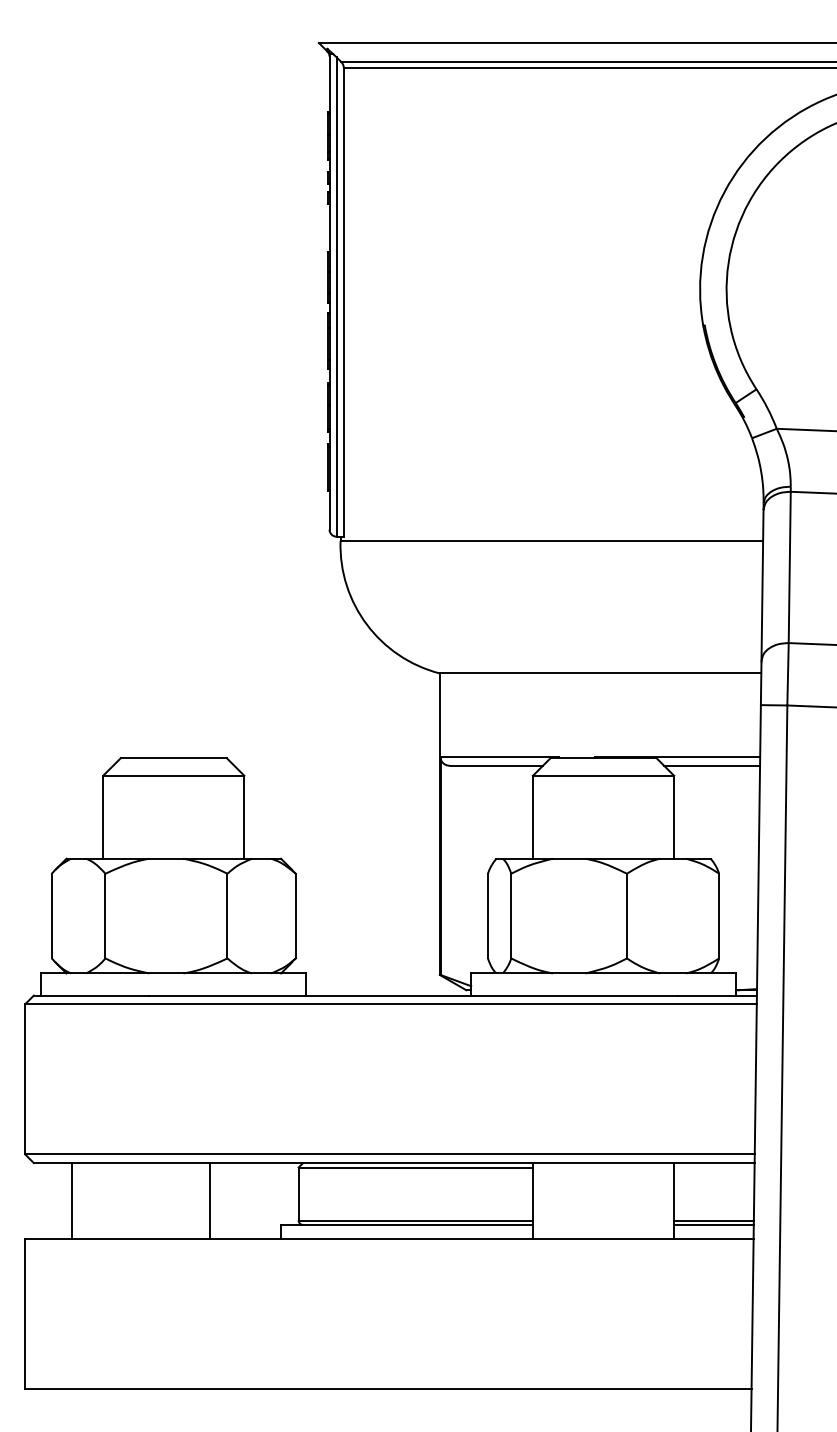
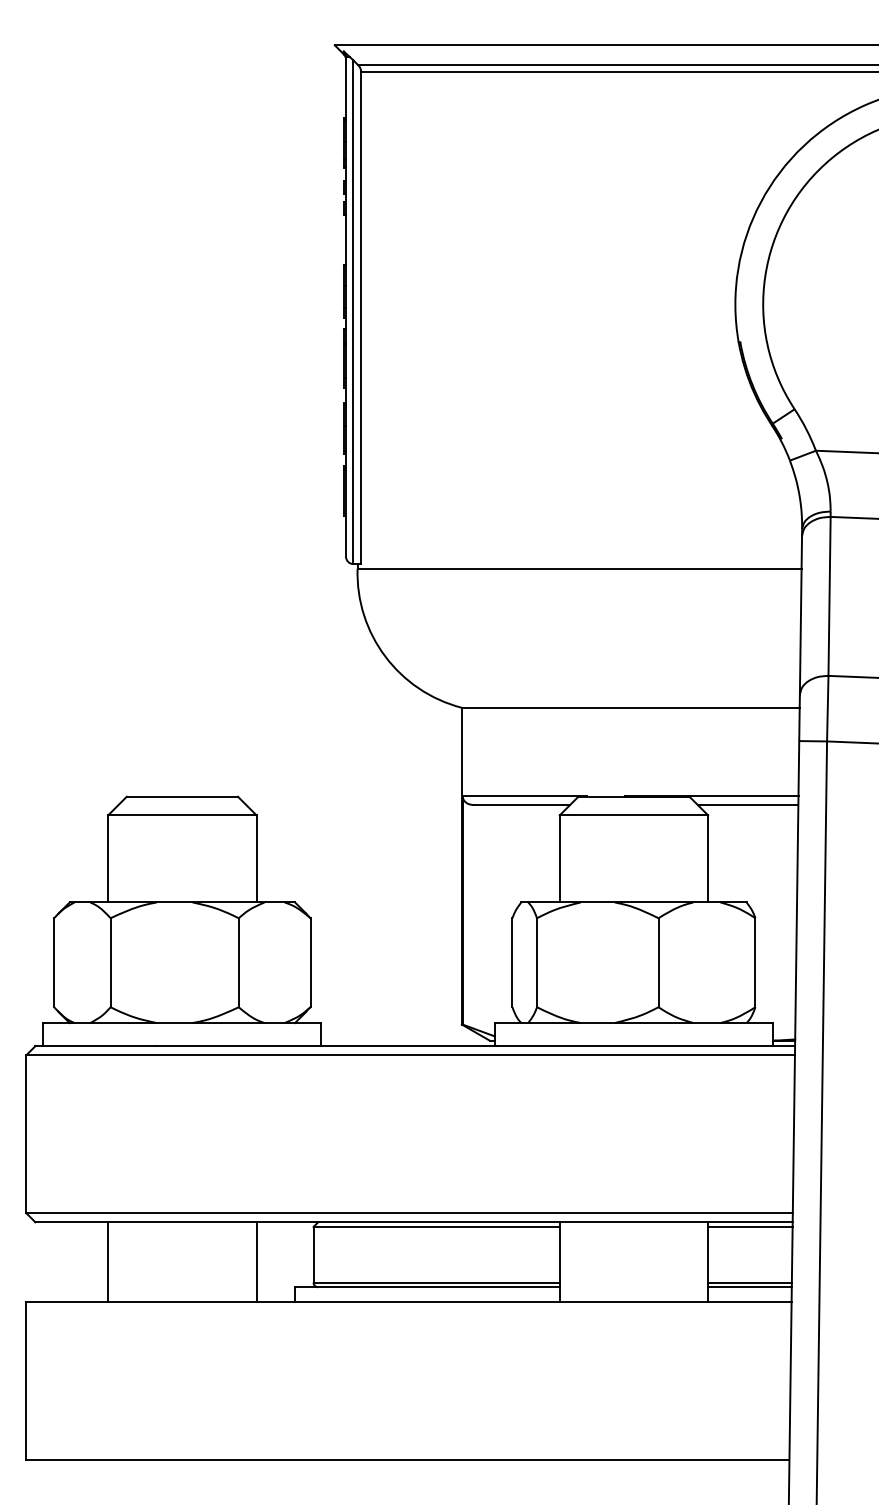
line: (714, 1167) -> (750, 1226), added
line: (72, 1201) -> (108, 1262), moved
line: (210, 1201) -> (256, 1262), moved

